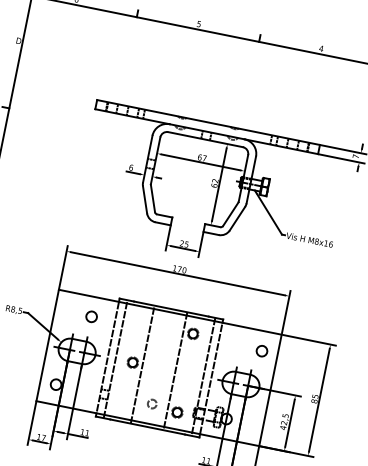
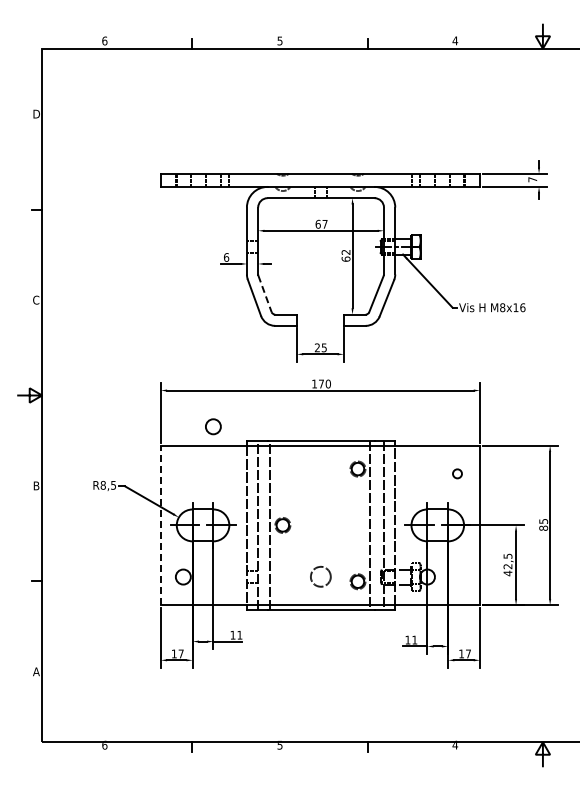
line: (153, 199) -> (265, 294), solid -> dashed
circle: (91, 316) -> (213, 426), moved
line: (47, 345) -> (160, 525), solid -> dashed
circle: (262, 350) -> (457, 473), size x0.6
line: (142, 363) -> (269, 524), moved
line: (175, 370) -> (369, 524), moved
circle: (152, 404) -> (321, 577), size x1.6

